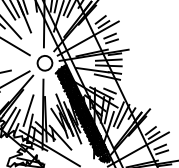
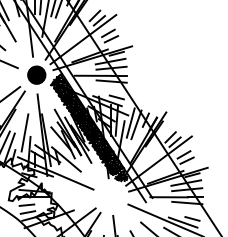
hatch: (44, 63) -> (36, 75), added

